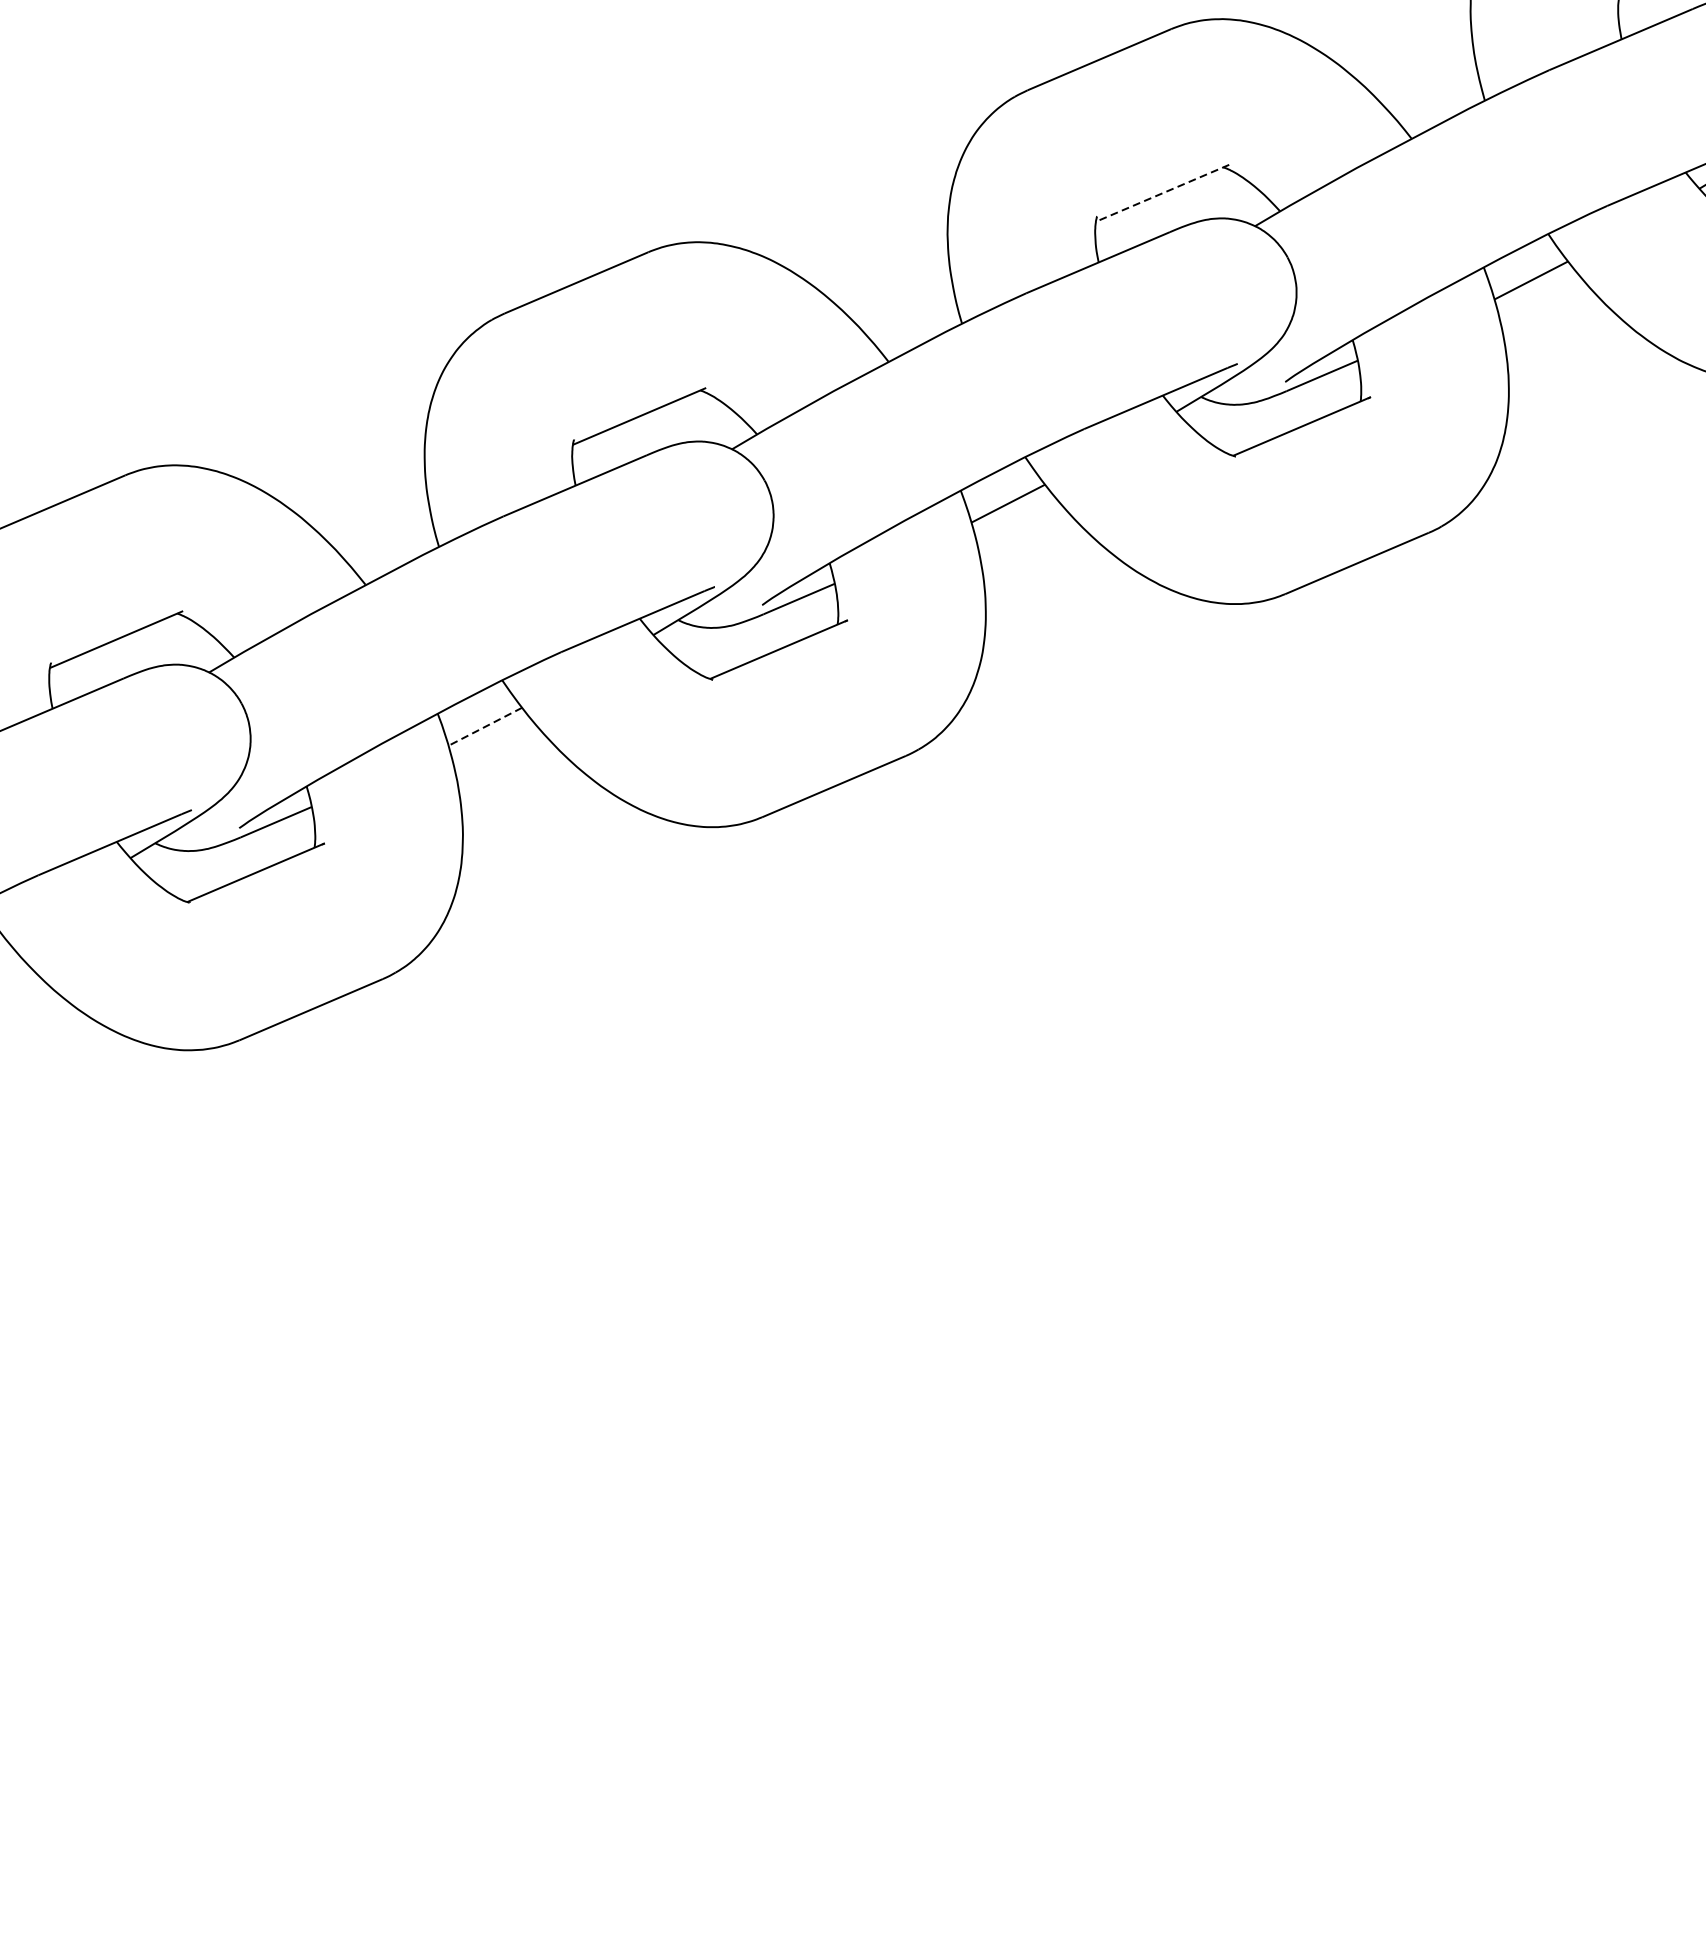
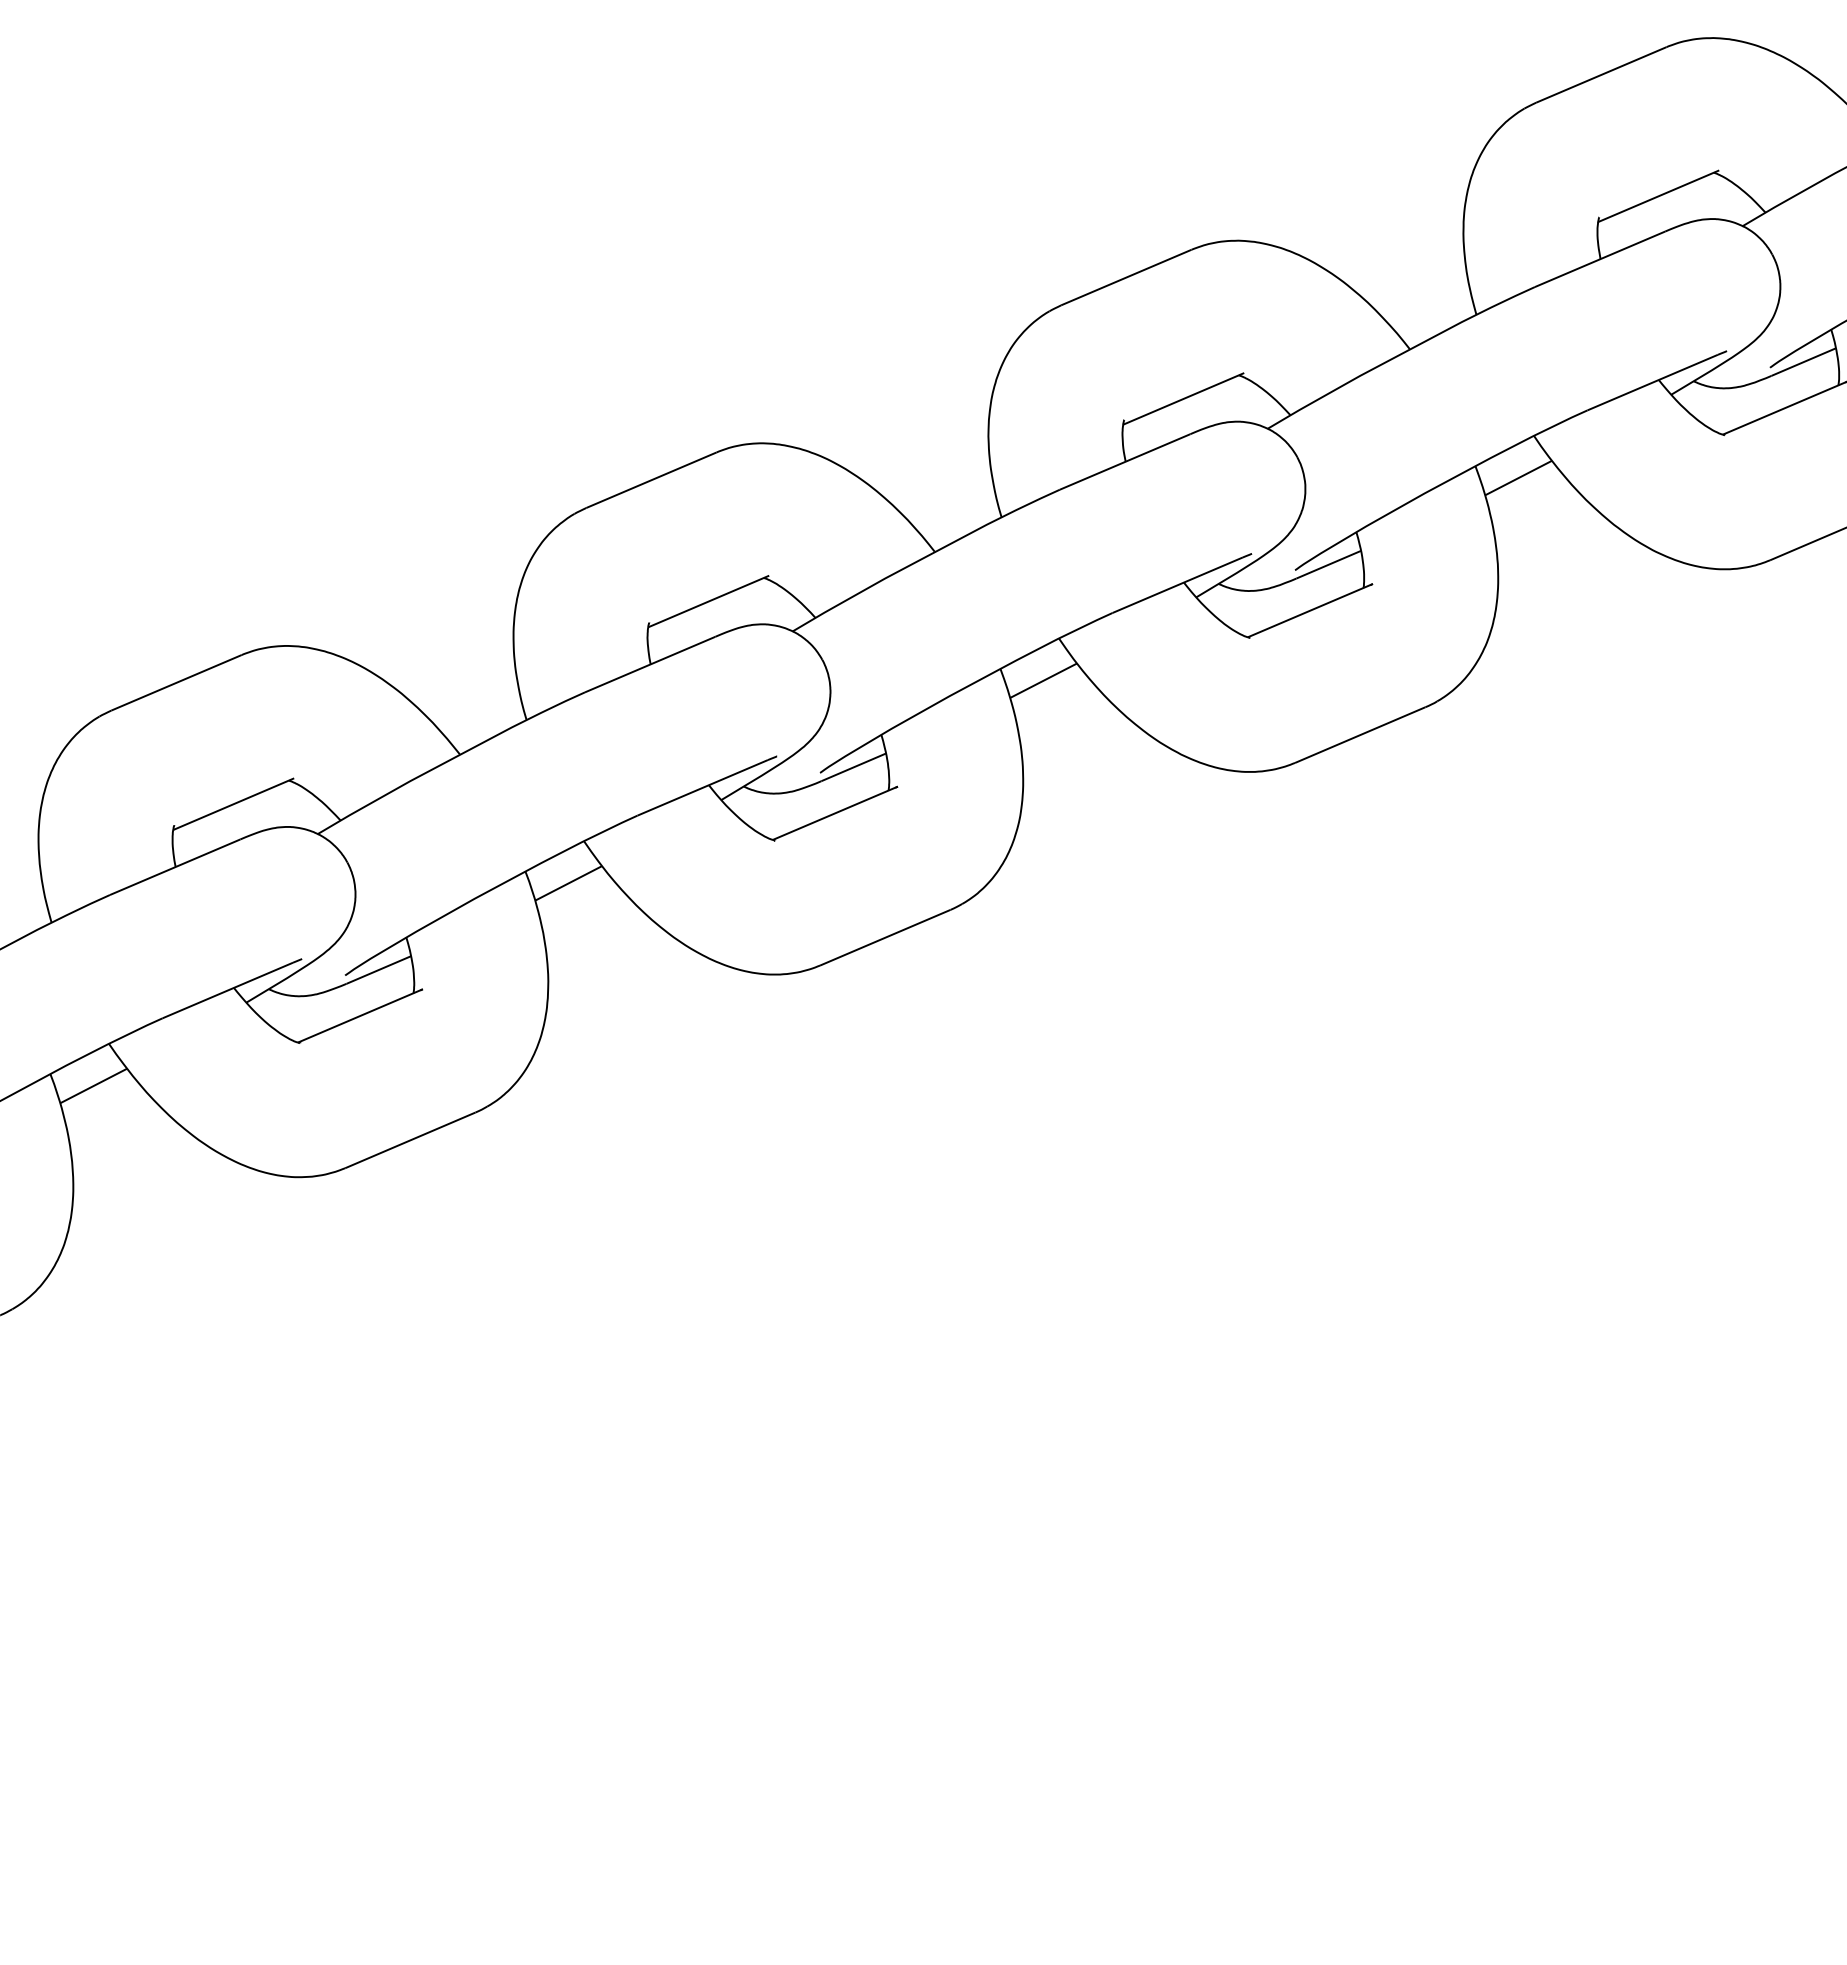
line: (1162, 192) -> (1183, 398), dashed -> solid
line: (485, 726) -> (568, 883), dashed -> solid

